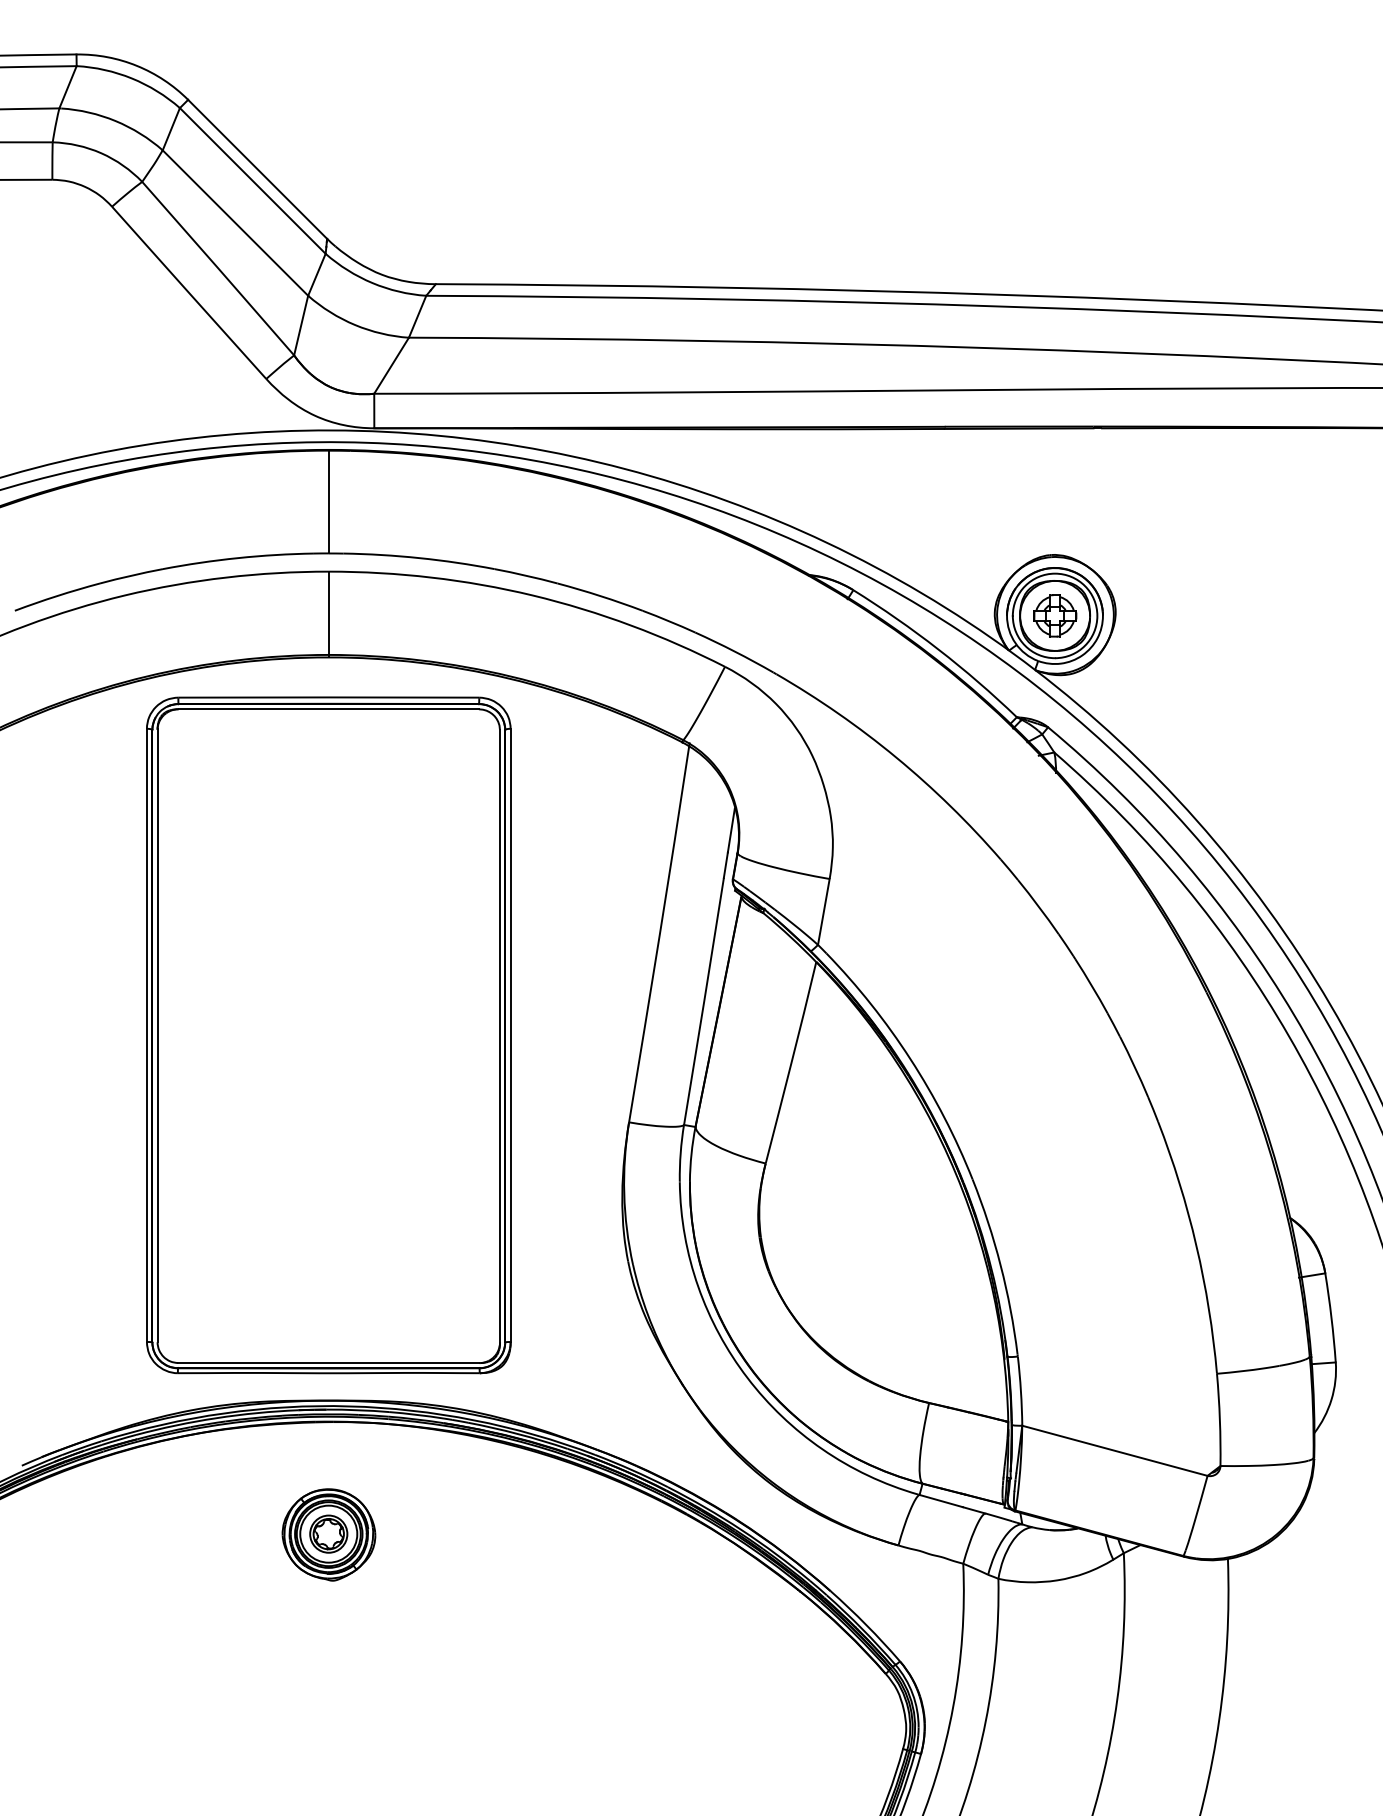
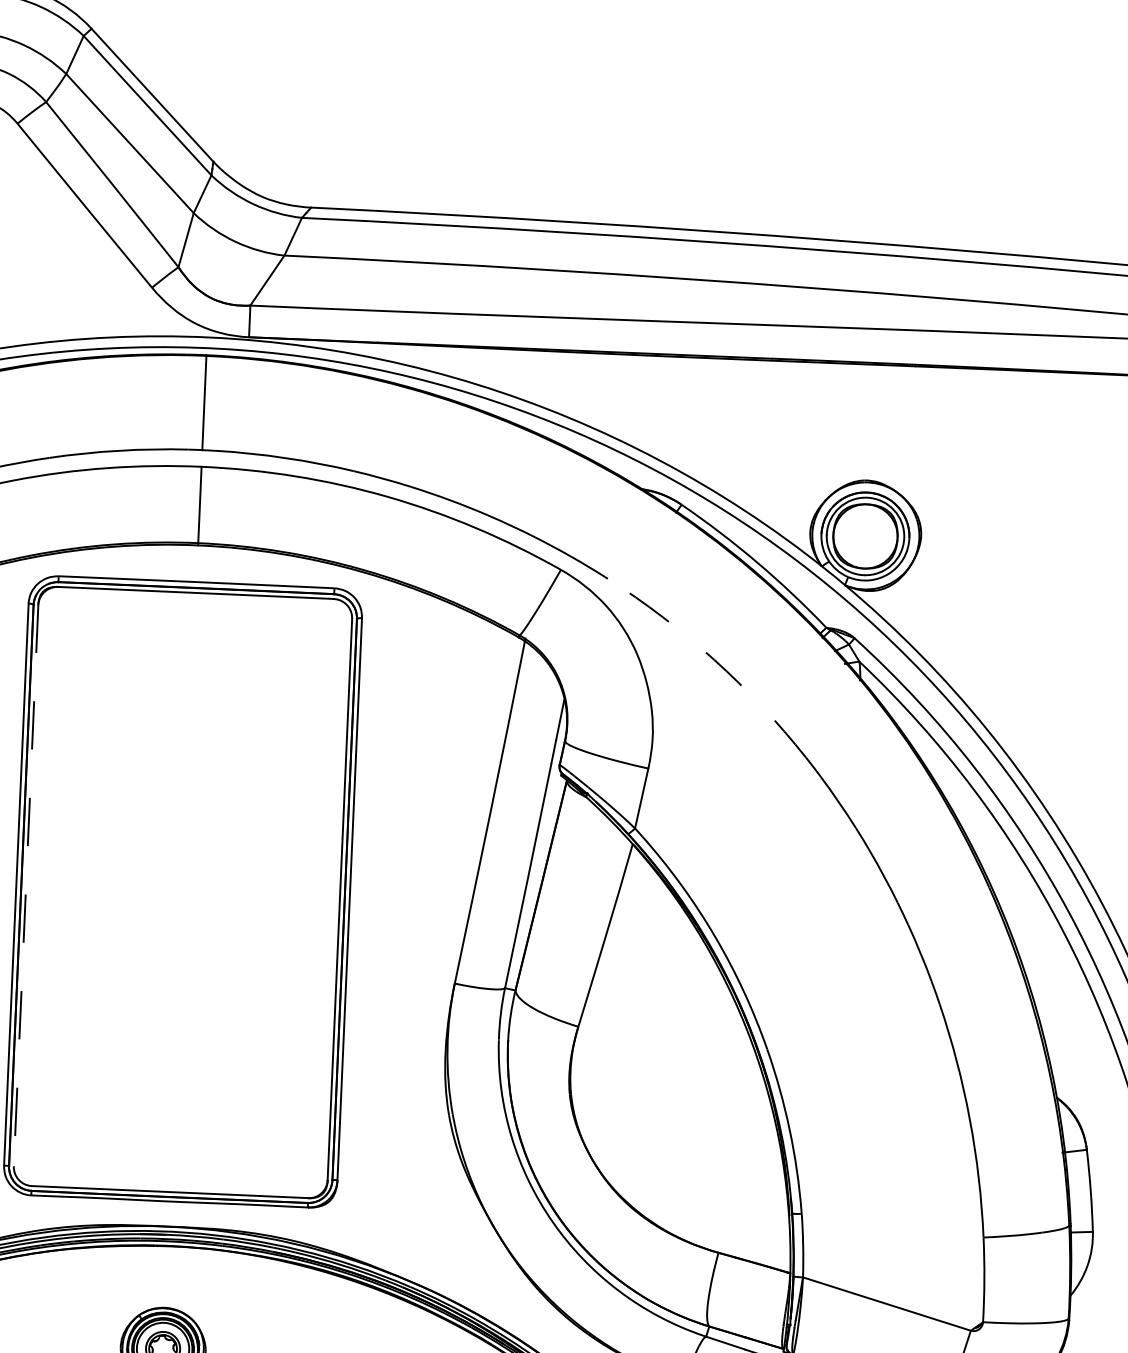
part: (1055, 615) -> (865, 536), removed
arc: (896, 757) -> (714, 659), solid -> dashed
line: (157, 1036) -> (26, 886), solid -> dashed

